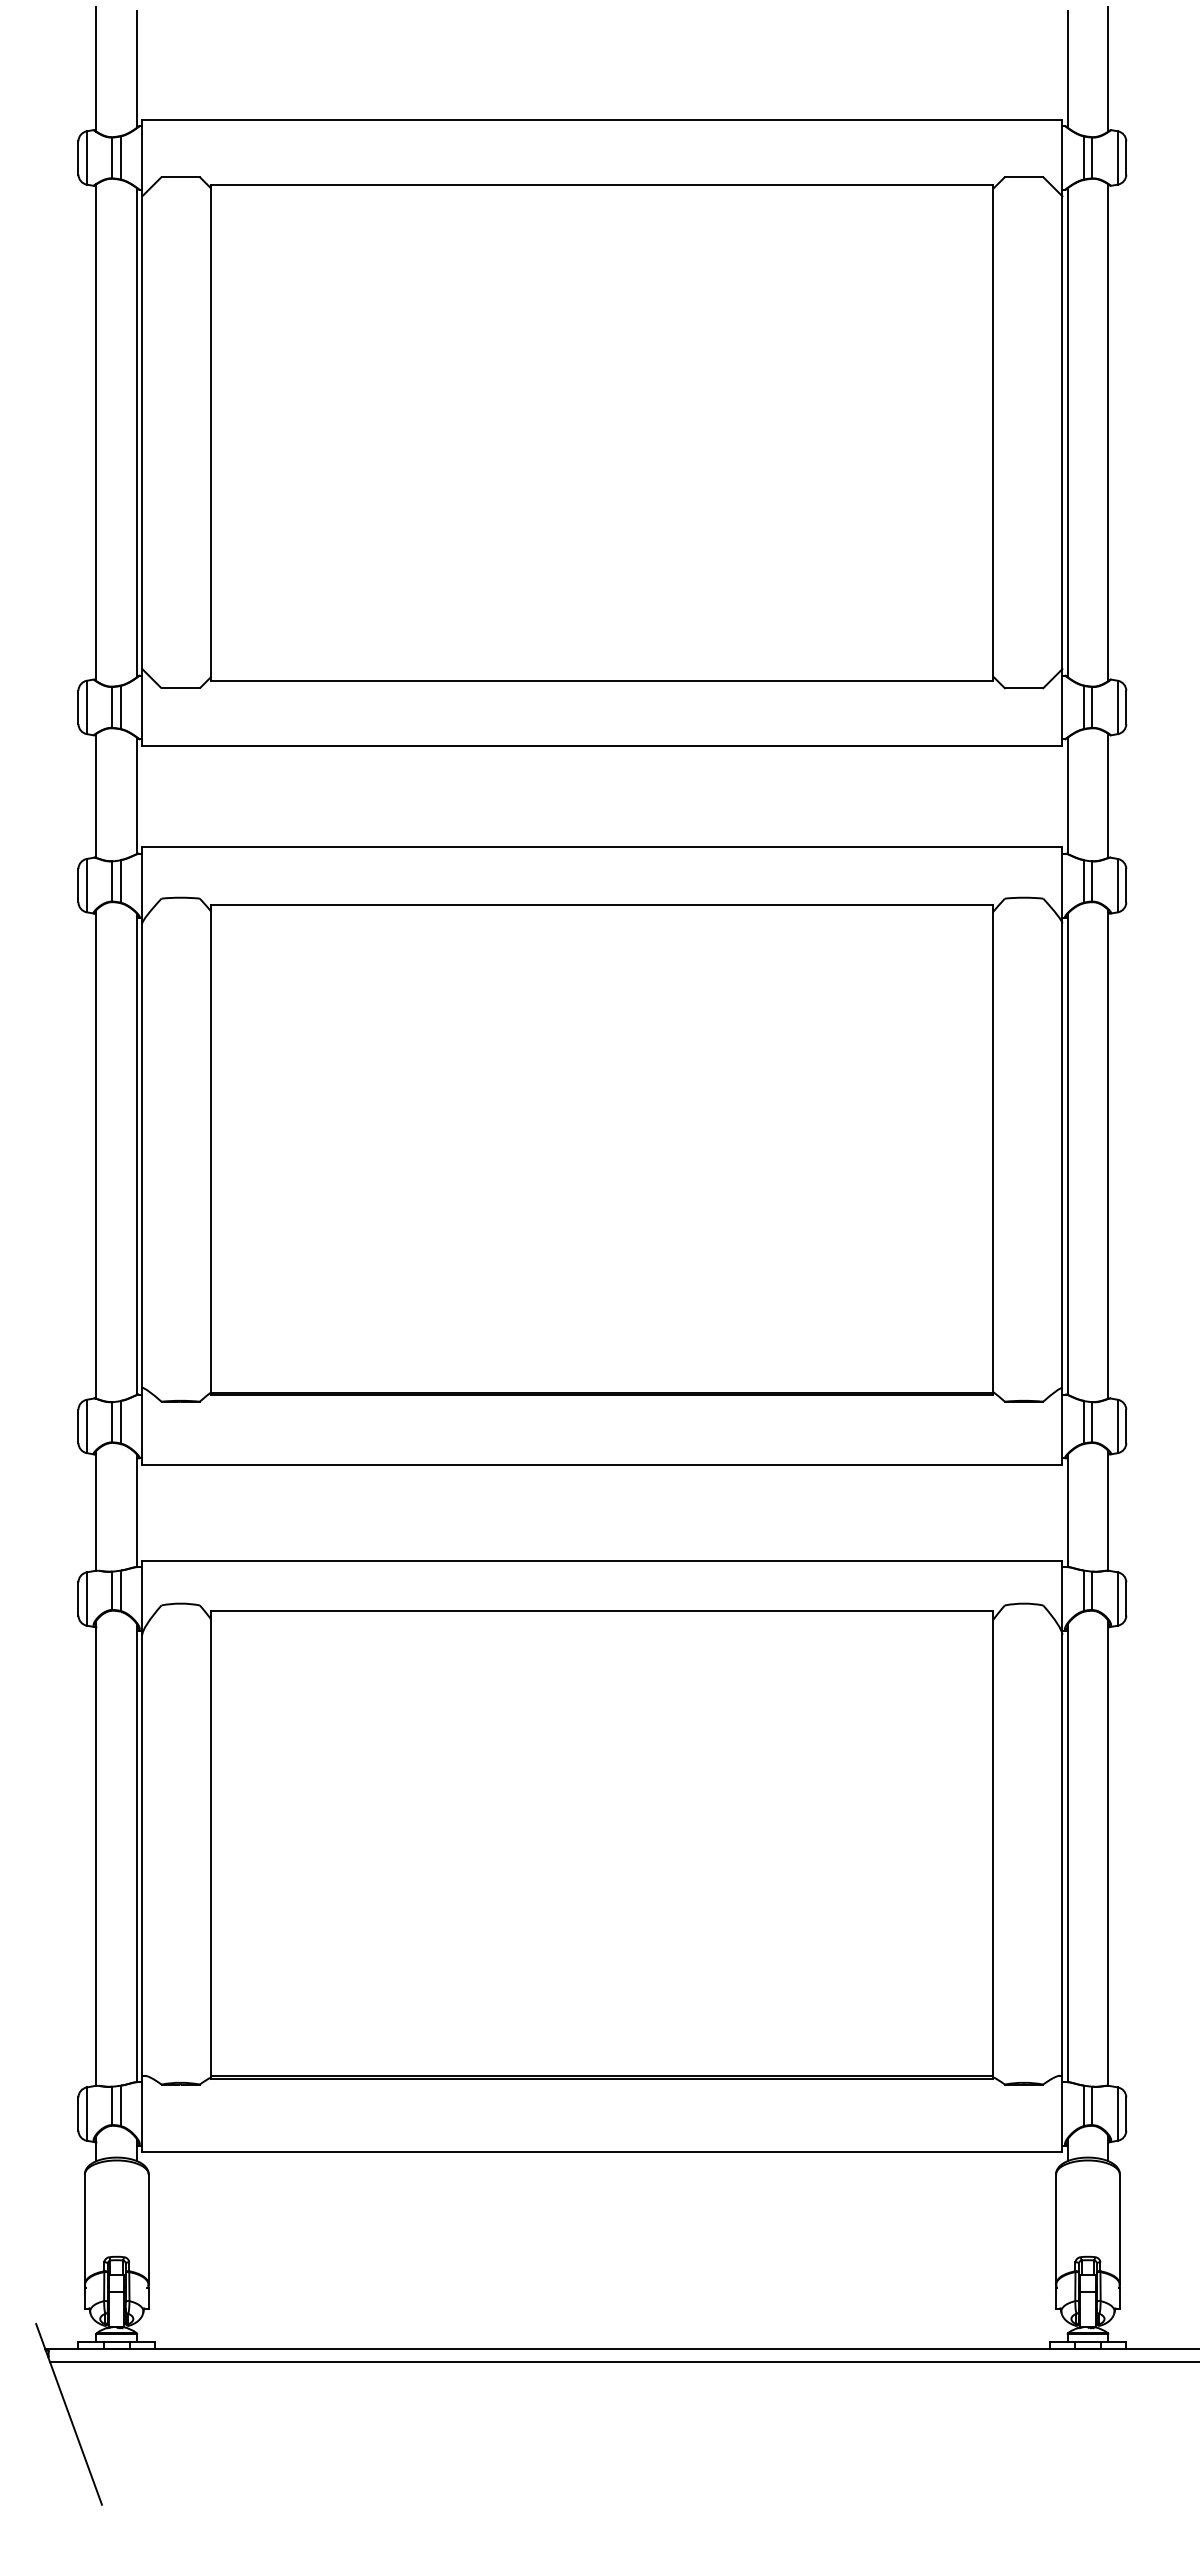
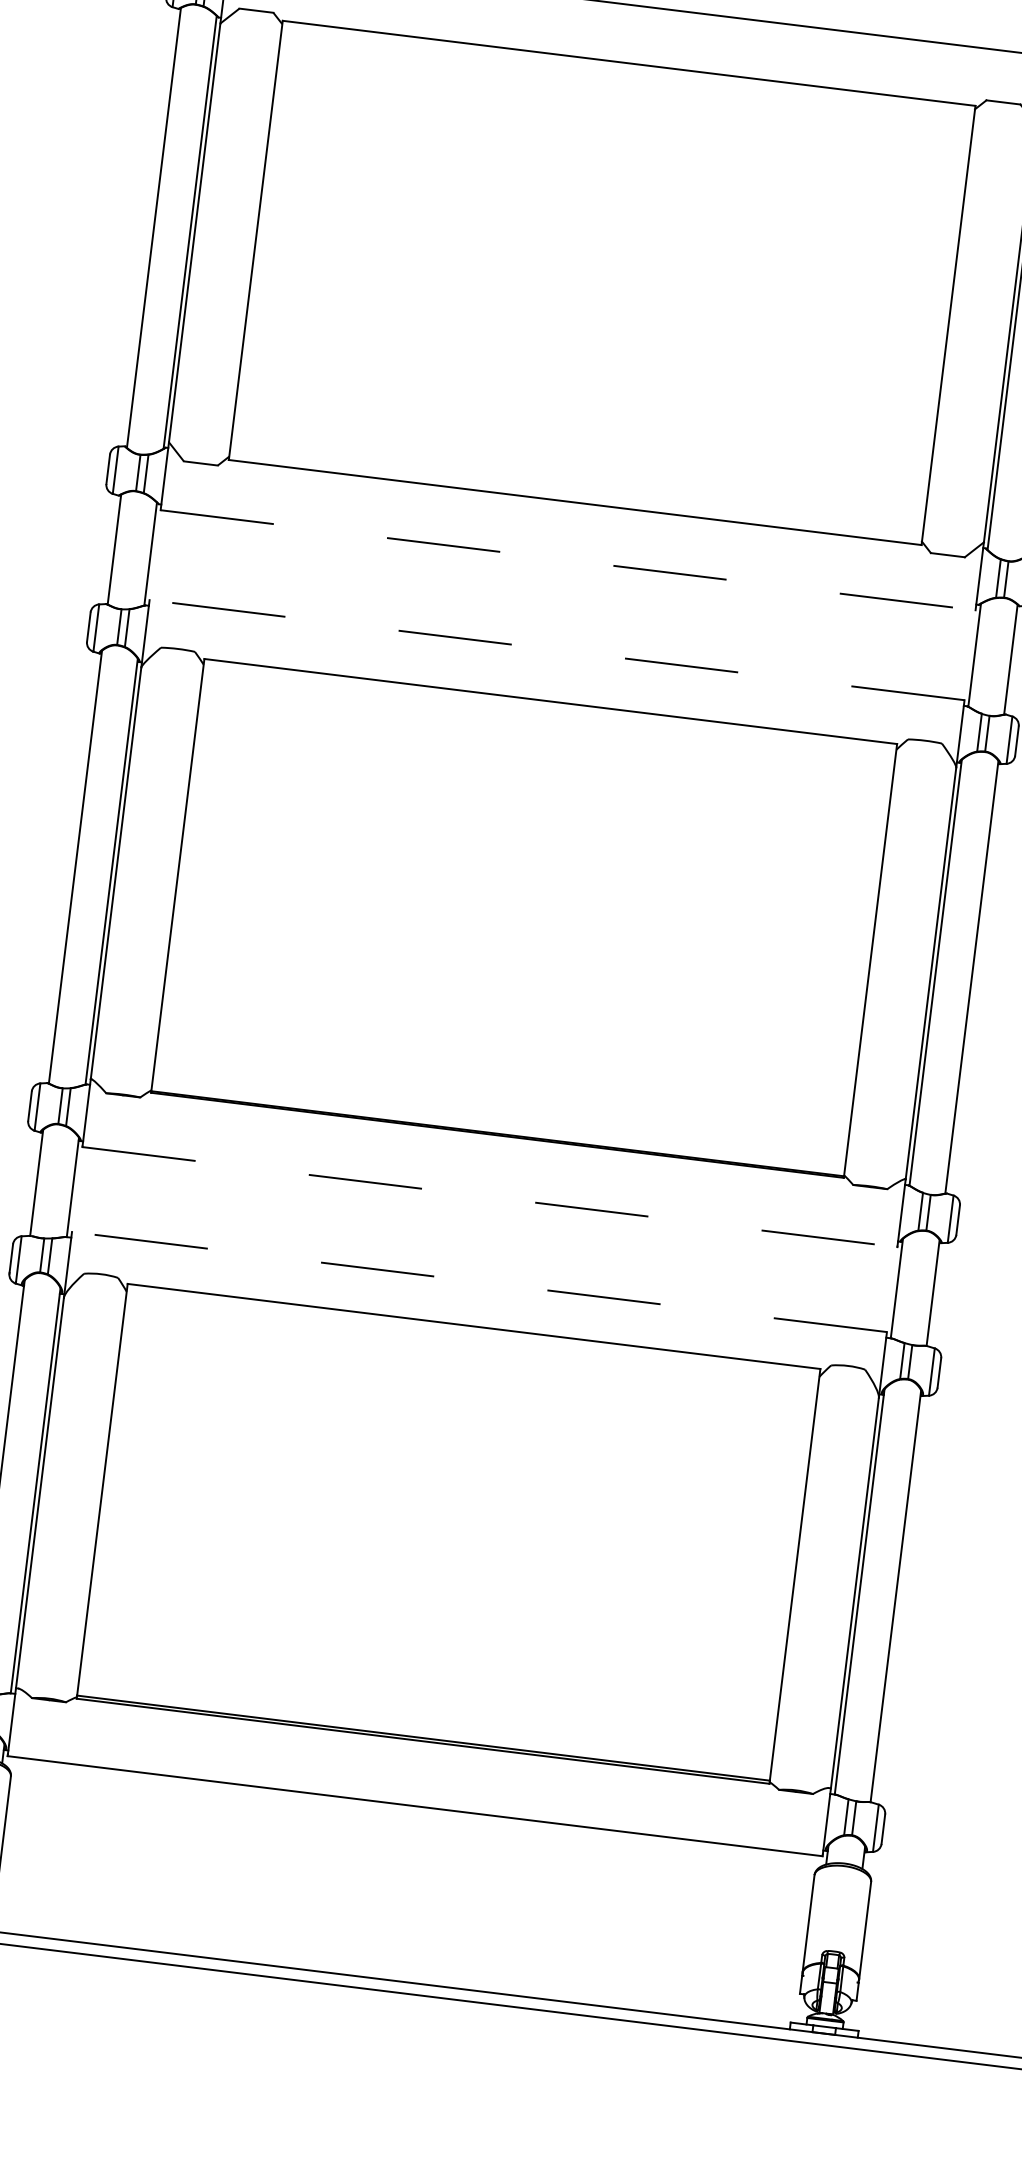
line: (602, 745) -> (568, 560), solid -> dashed
line: (601, 847) -> (556, 650), solid -> dashed
line: (602, 1464) -> (490, 1196), solid -> dashed
line: (601, 1560) -> (478, 1281), solid -> dashed

